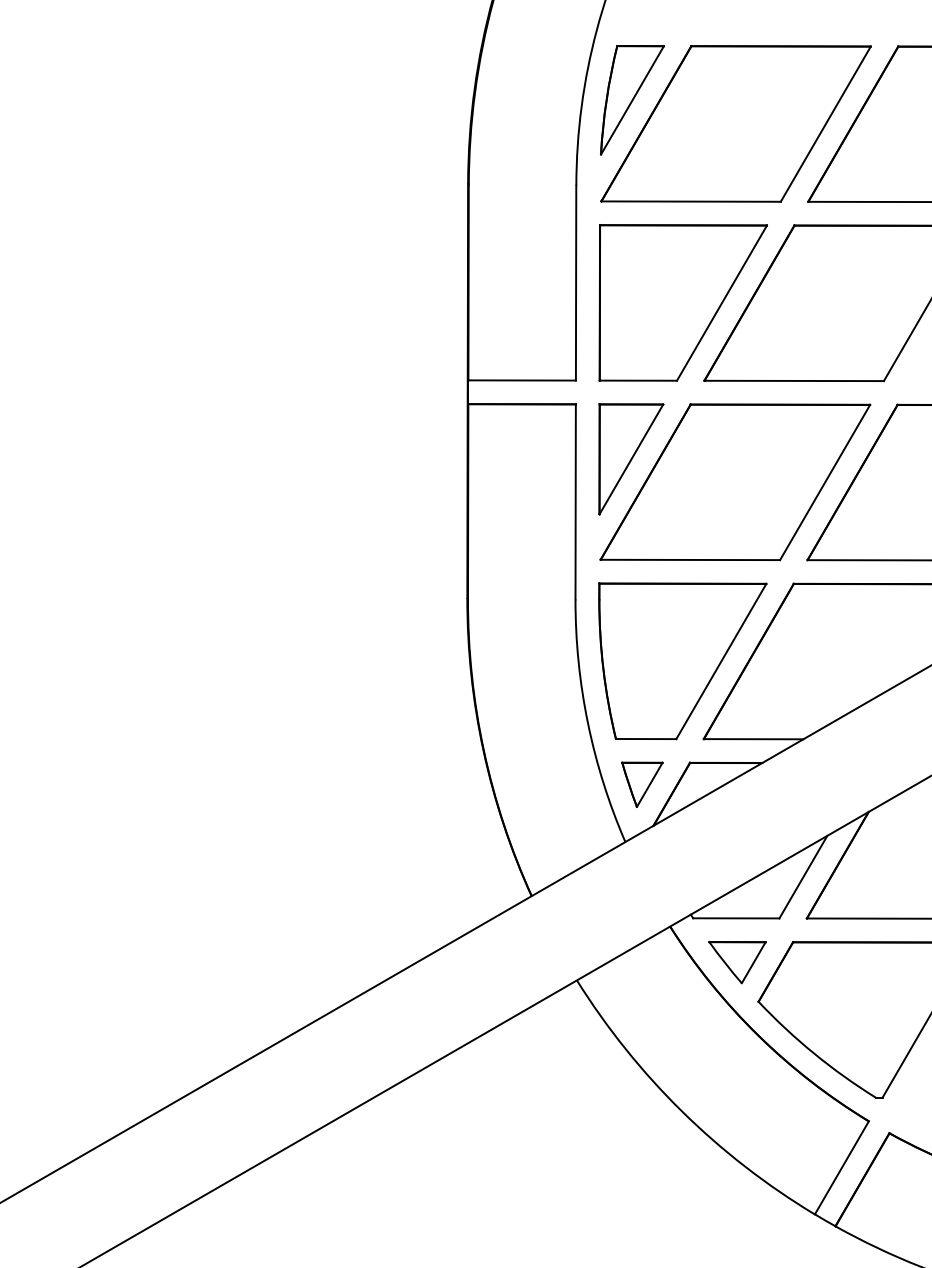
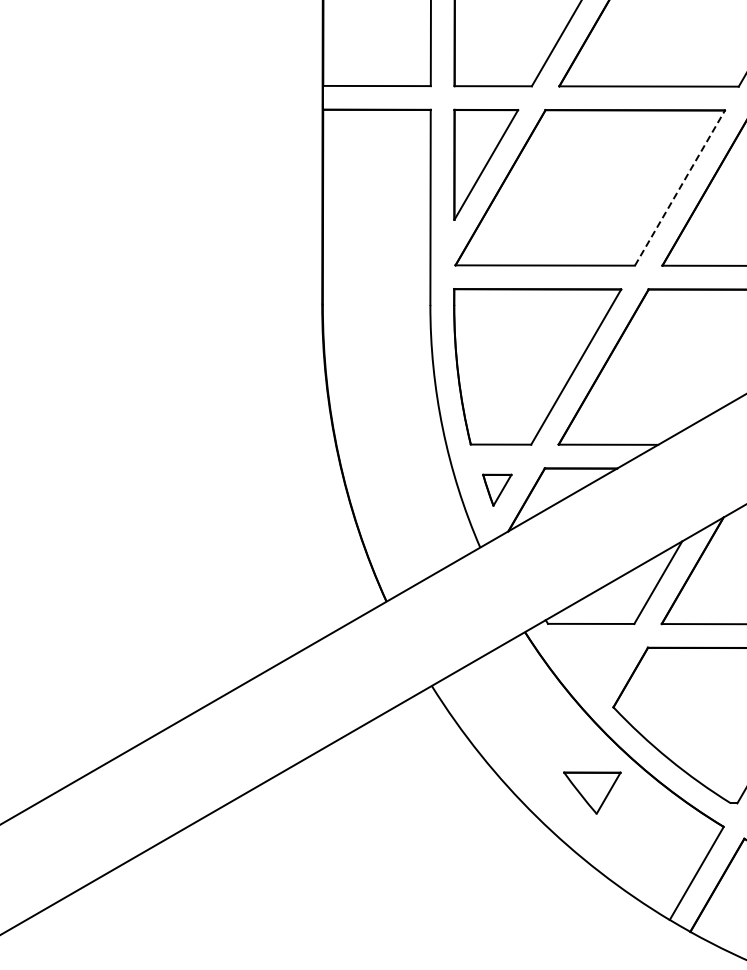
line: (825, 482) -> (680, 188), solid -> dashed
part: (642, 784) -> (497, 490), size x0.7
part: (737, 962) -> (592, 793), moved

